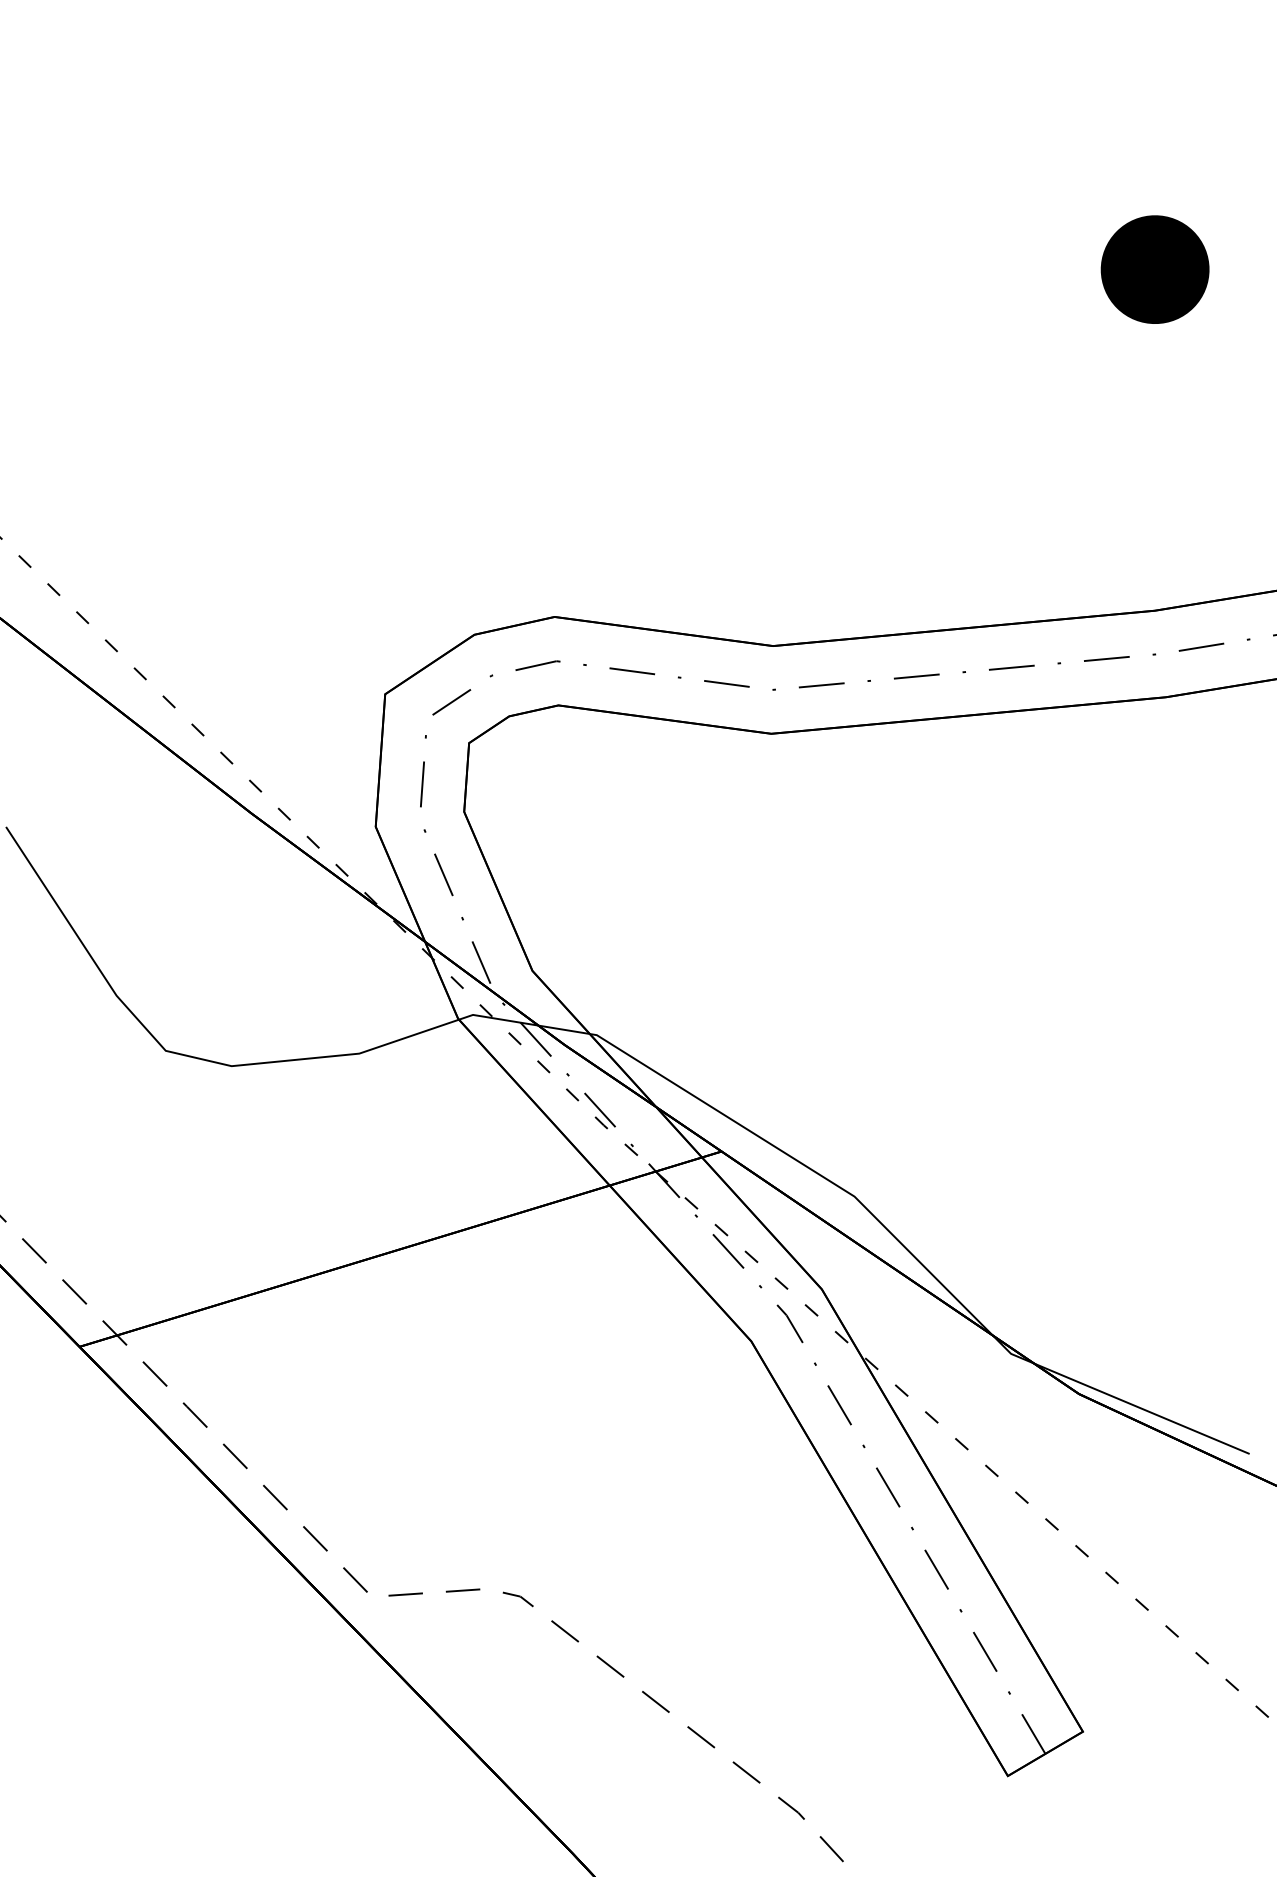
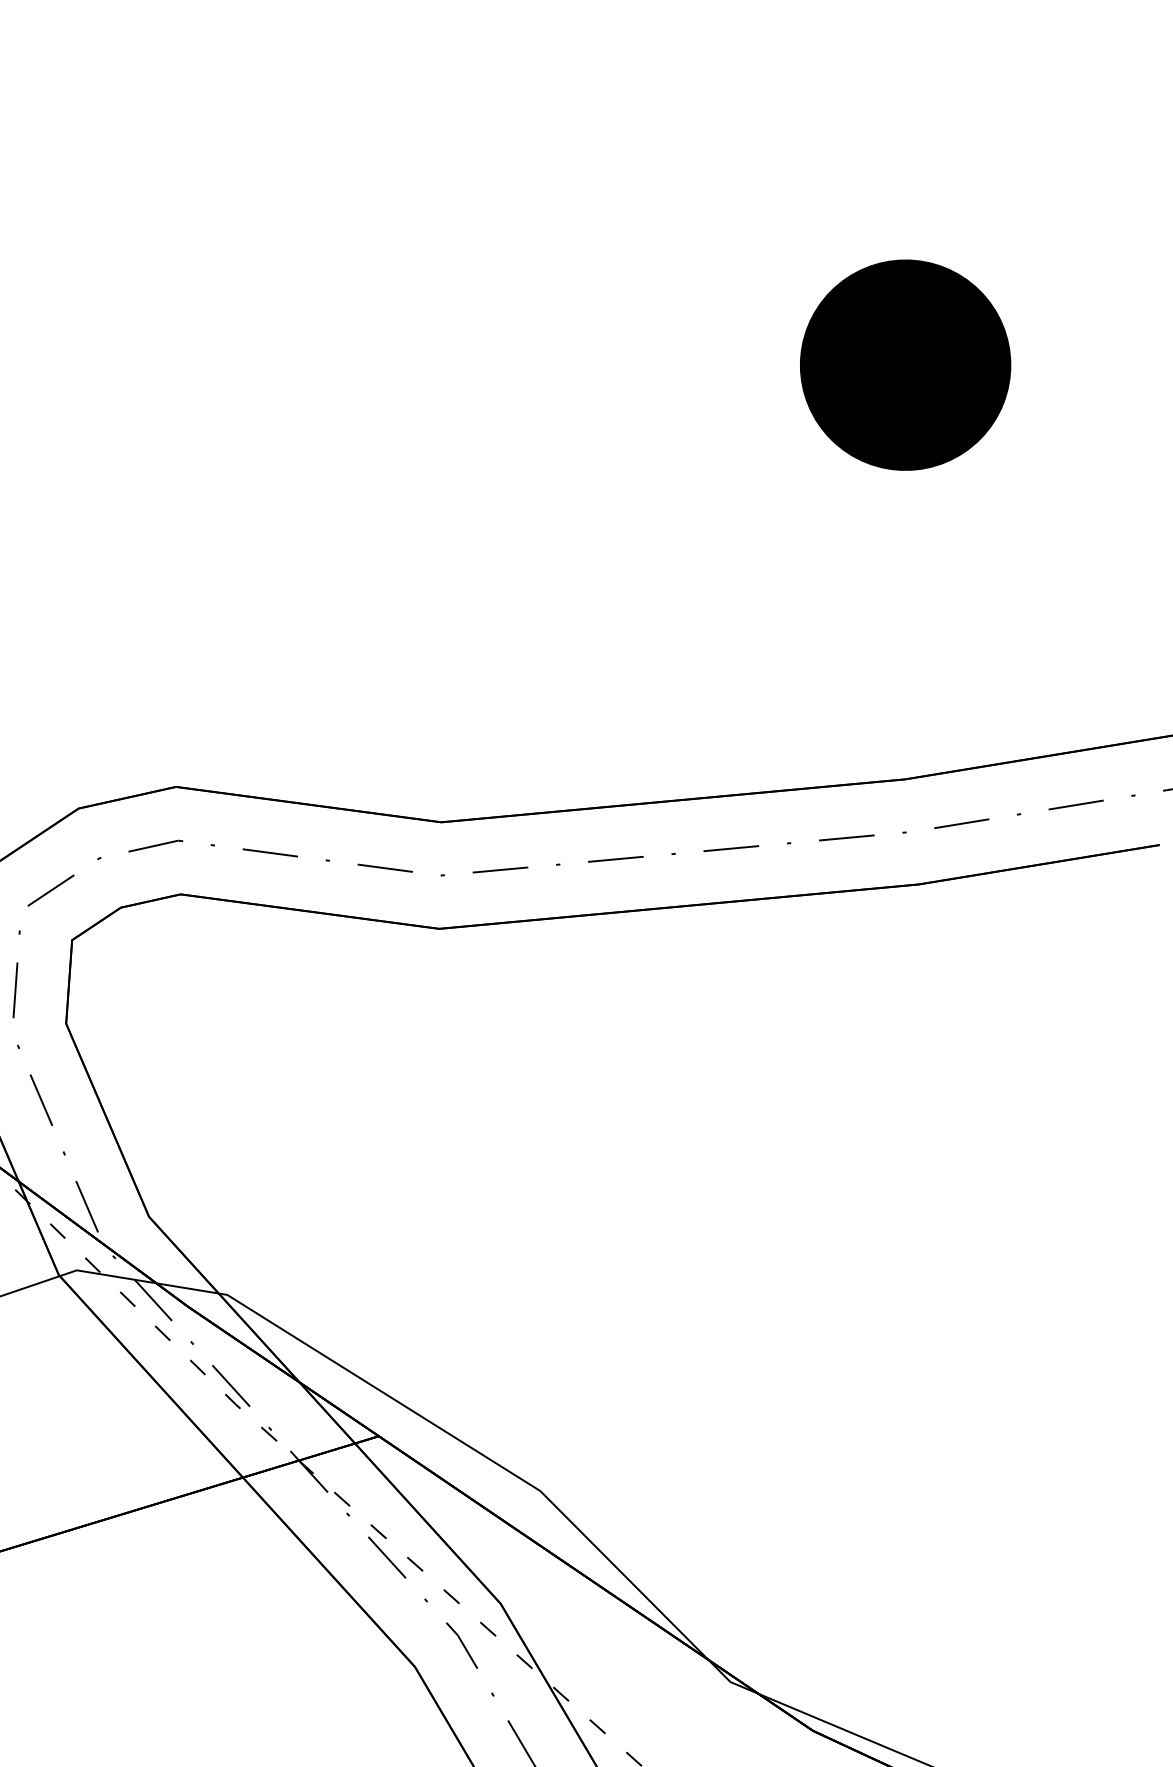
part: (1154, 269) -> (904, 364), size x1.6

